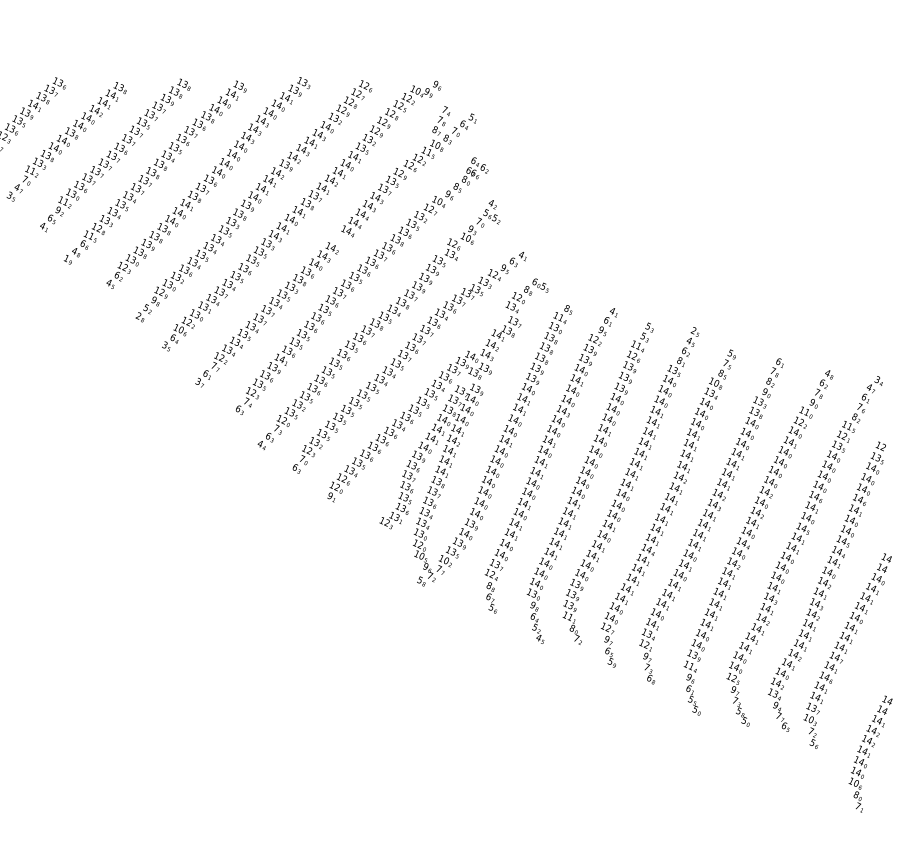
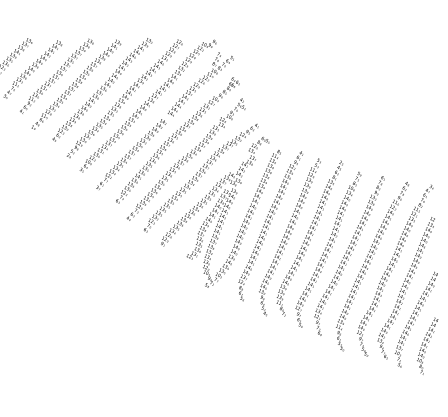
text: (870, 752) -> (427, 345), moved

